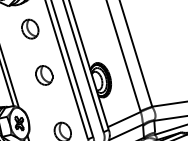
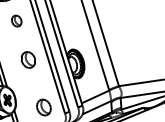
part: (30, 28) -> (16, 20), size x0.7

